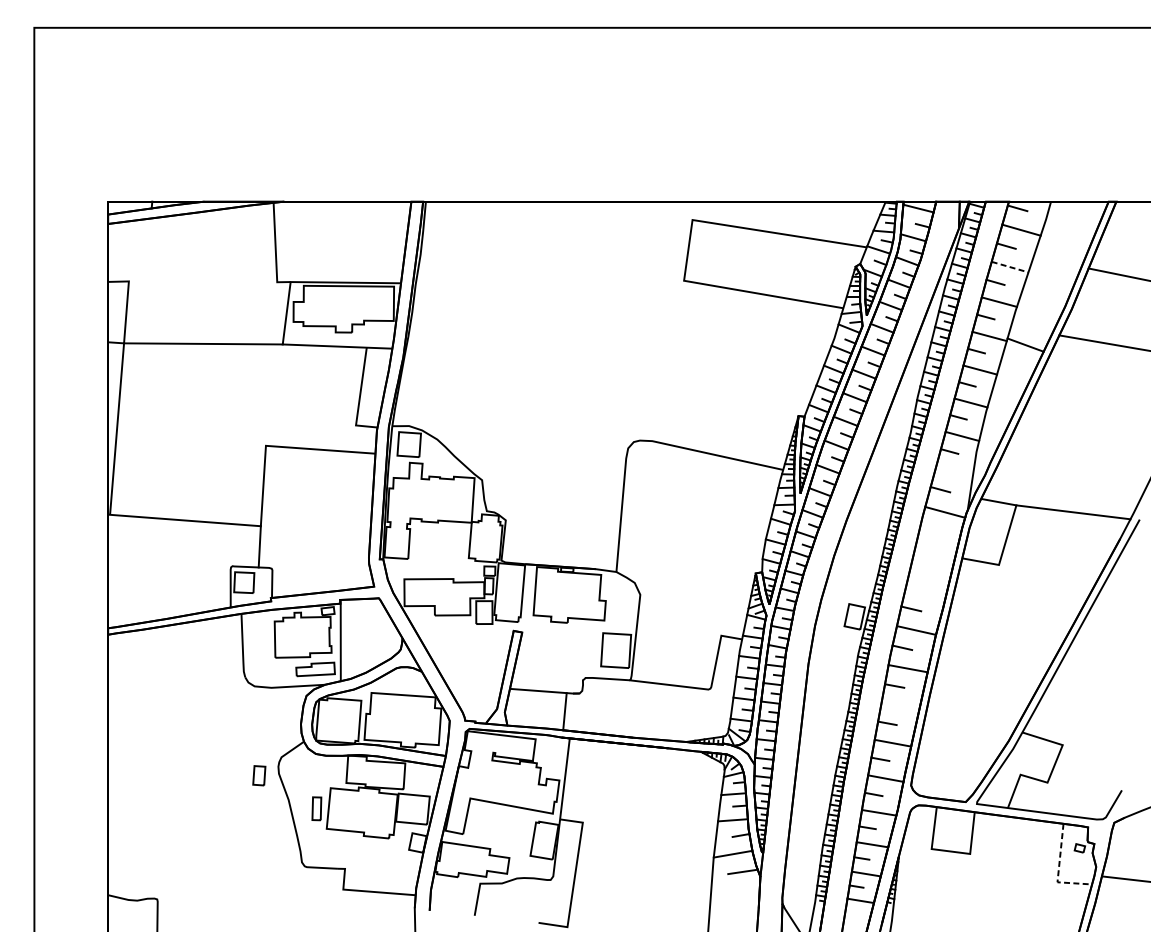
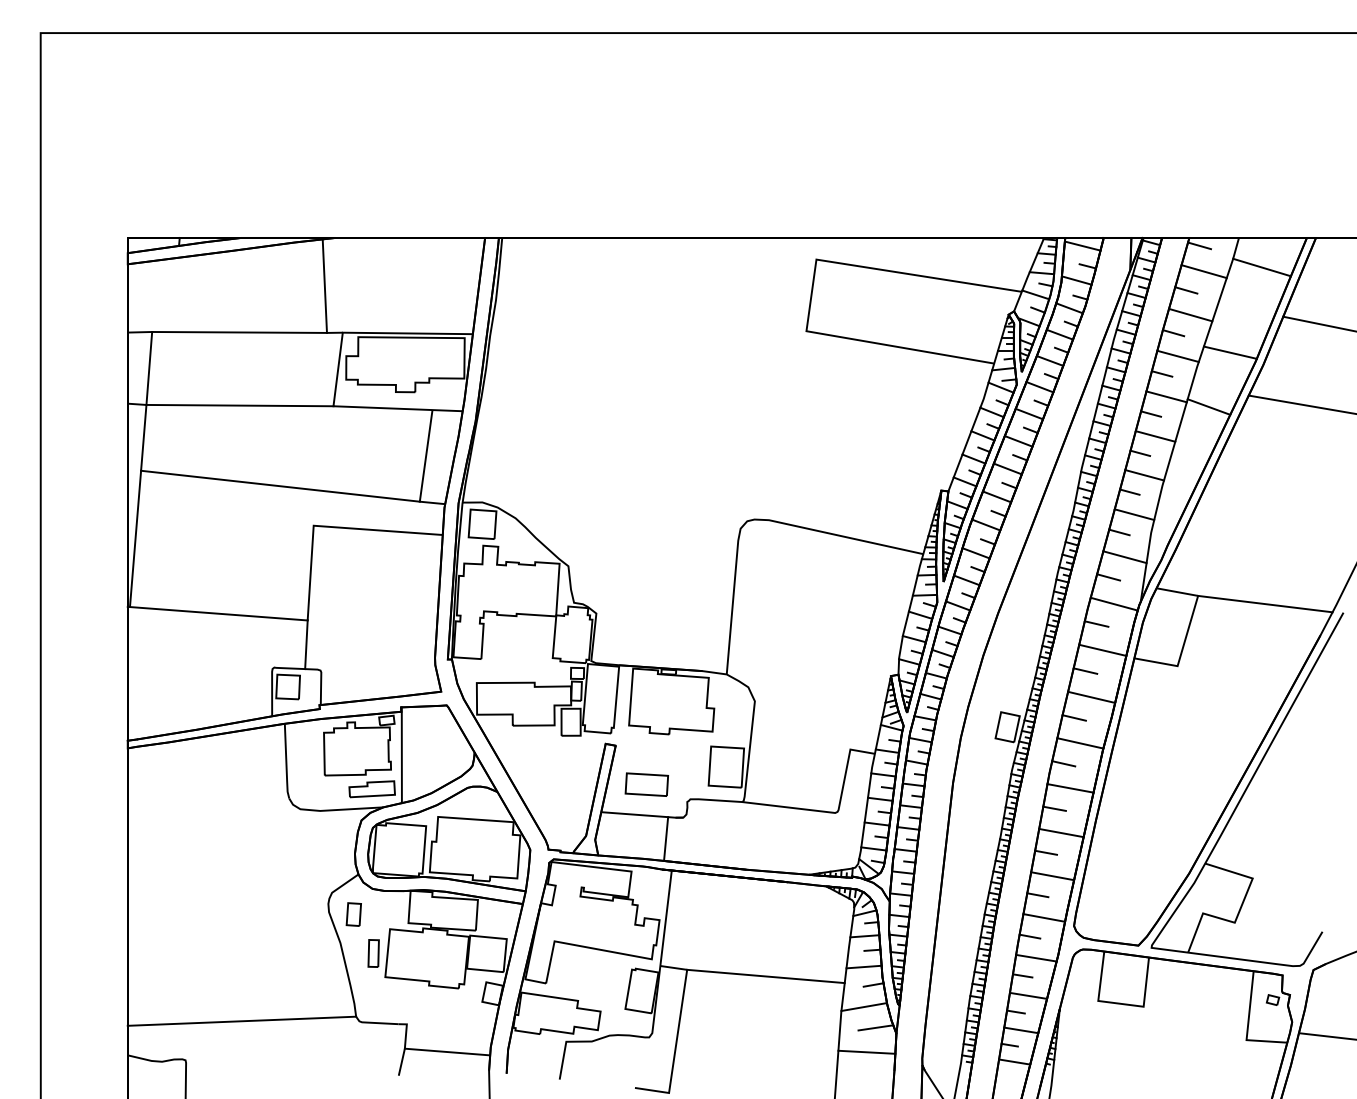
line: (1070, 226) -> (1261, 267), added
line: (1009, 267) -> (1190, 315), dashed -> solid
line: (203, 281) -> (239, 331), added
line: (1043, 298) -> (1229, 352), added
line: (237, 411) -> (280, 485), added
line: (953, 472) -> (1124, 557), added
line: (930, 528) -> (1096, 623), added
line: (935, 550) -> (1102, 649), added
line: (920, 568) -> (1085, 670), added
line: (925, 590) -> (1091, 696), added
part: (548, 665) -> (646, 784), added
line: (900, 706) -> (1061, 832), added
part: (259, 775) -> (353, 914), moved
line: (649, 828) -> (765, 976), added
line: (204, 865) -> (241, 1020), added
line: (1058, 870) -> (1247, 1026), dashed -> solid
line: (735, 891) -> (866, 1051), added
line: (340, 900) -> (401, 1061), added

